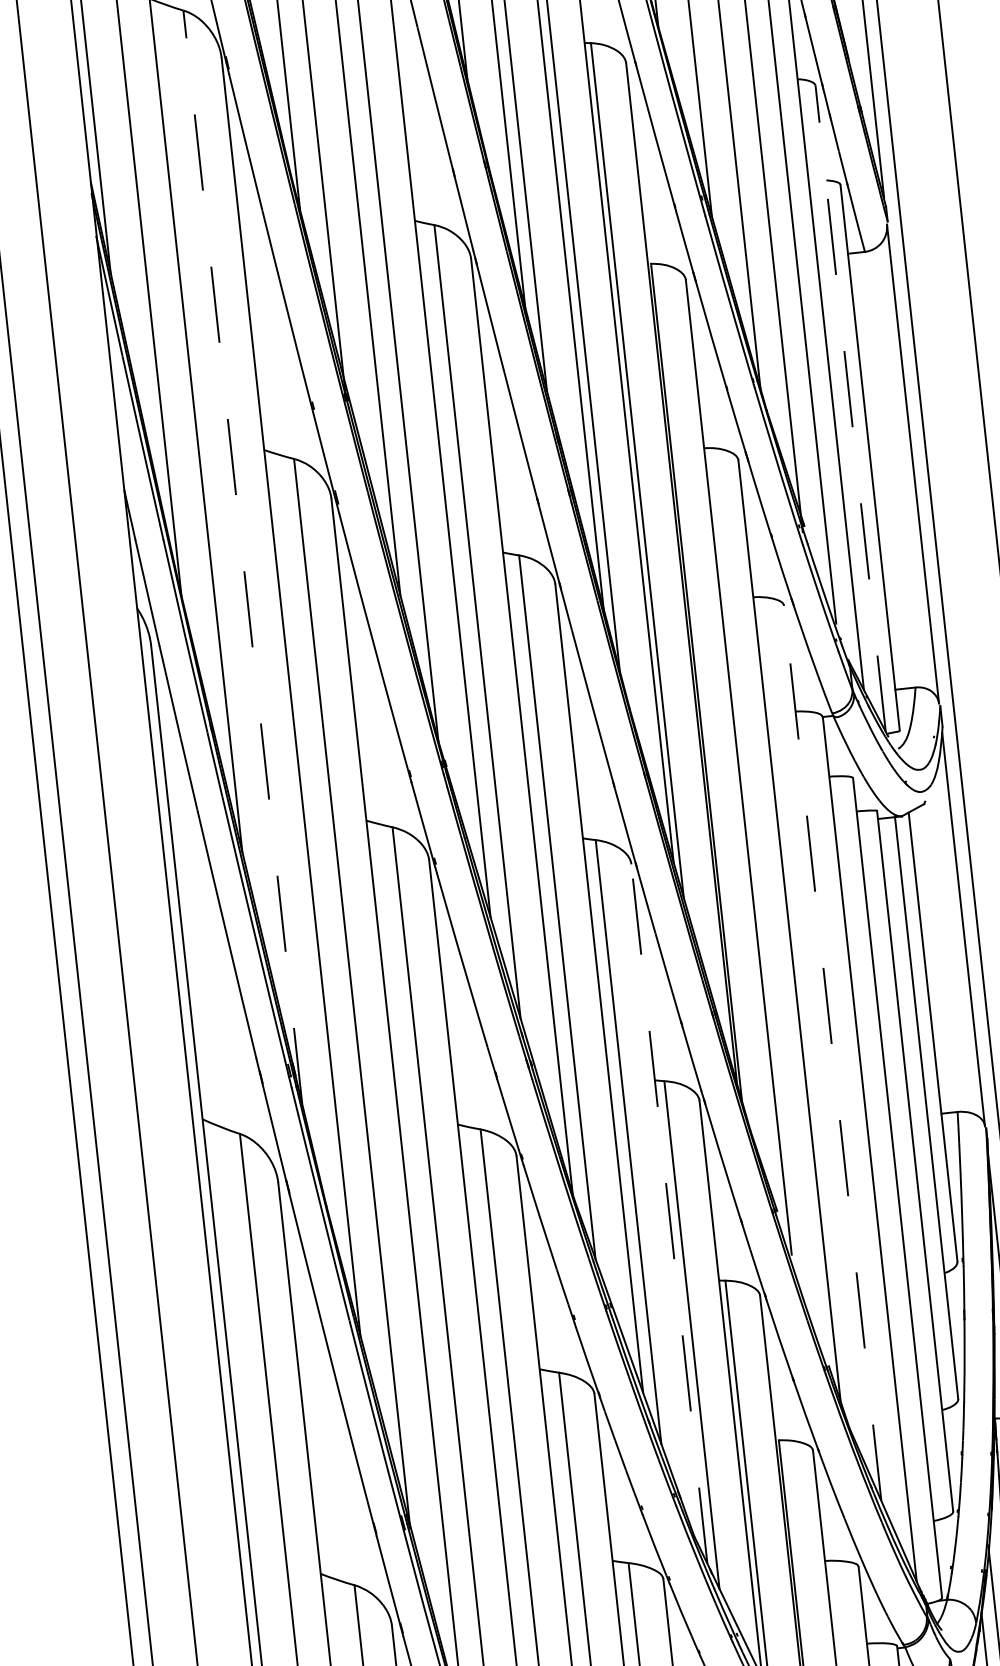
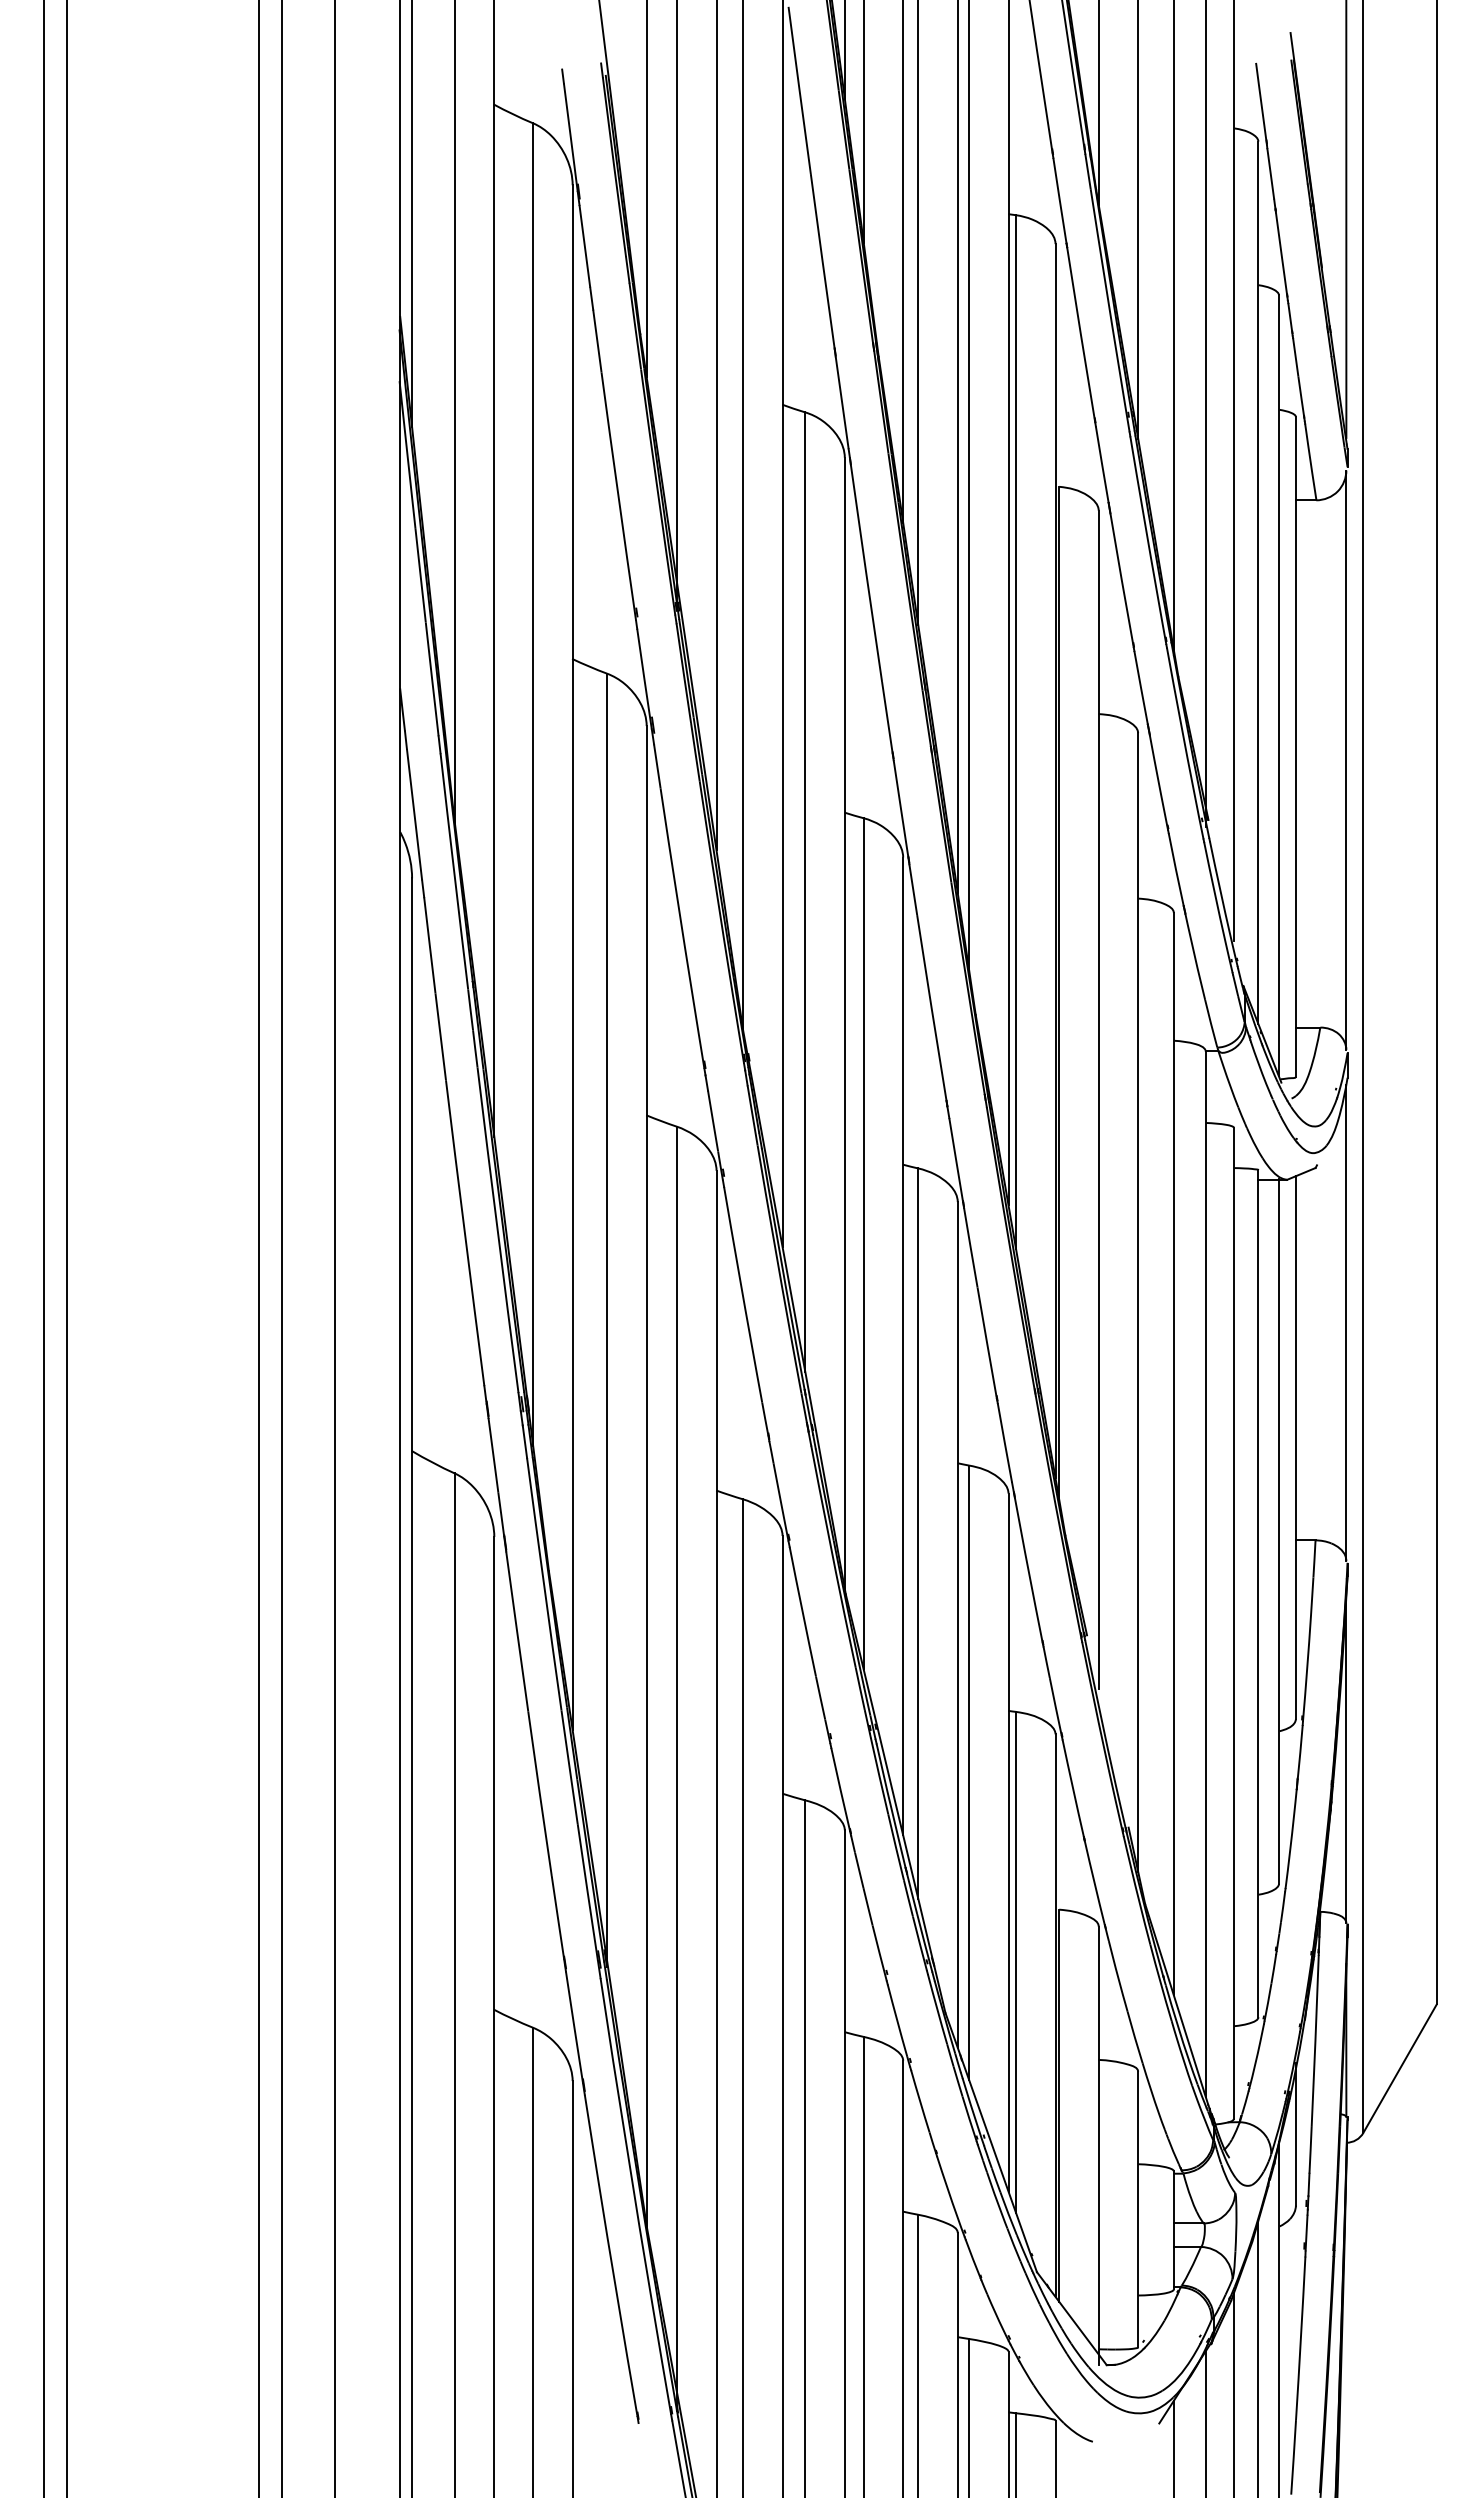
line: (850, 408) -> (1278, 685), dashed -> solid
line: (243, 557) -> (533, 784), dashed -> solid
line: (832, 1052) -> (1173, 1453), dashed -> solid
line: (669, 1213) -> (957, 1624), dashed -> solid

